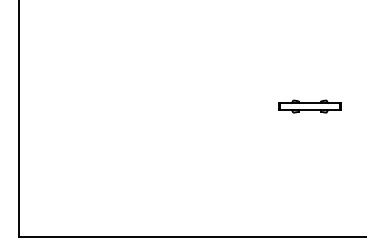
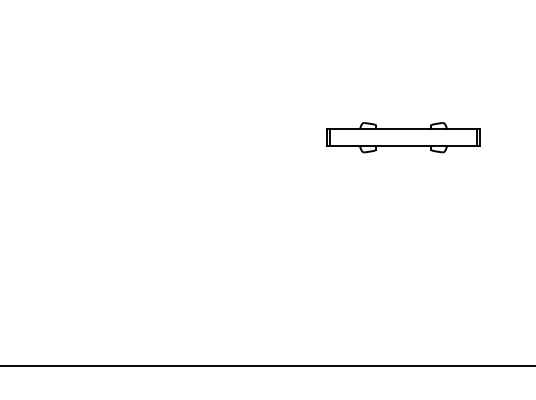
part: (309, 106) -> (402, 137), size x1.4

